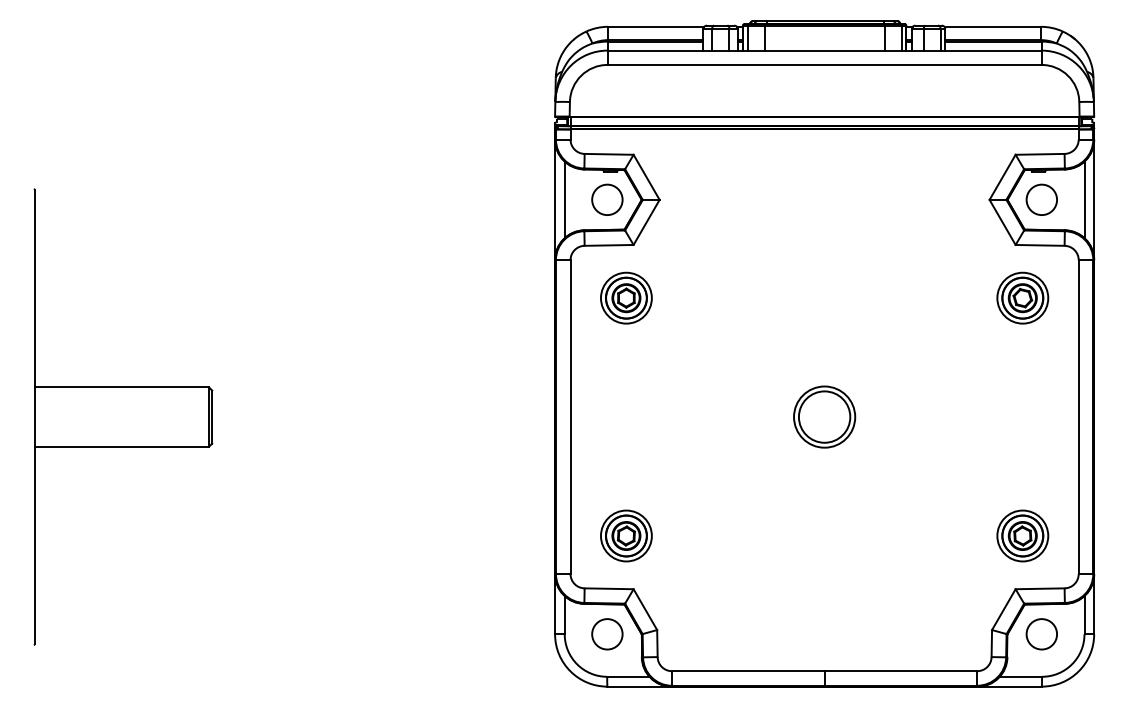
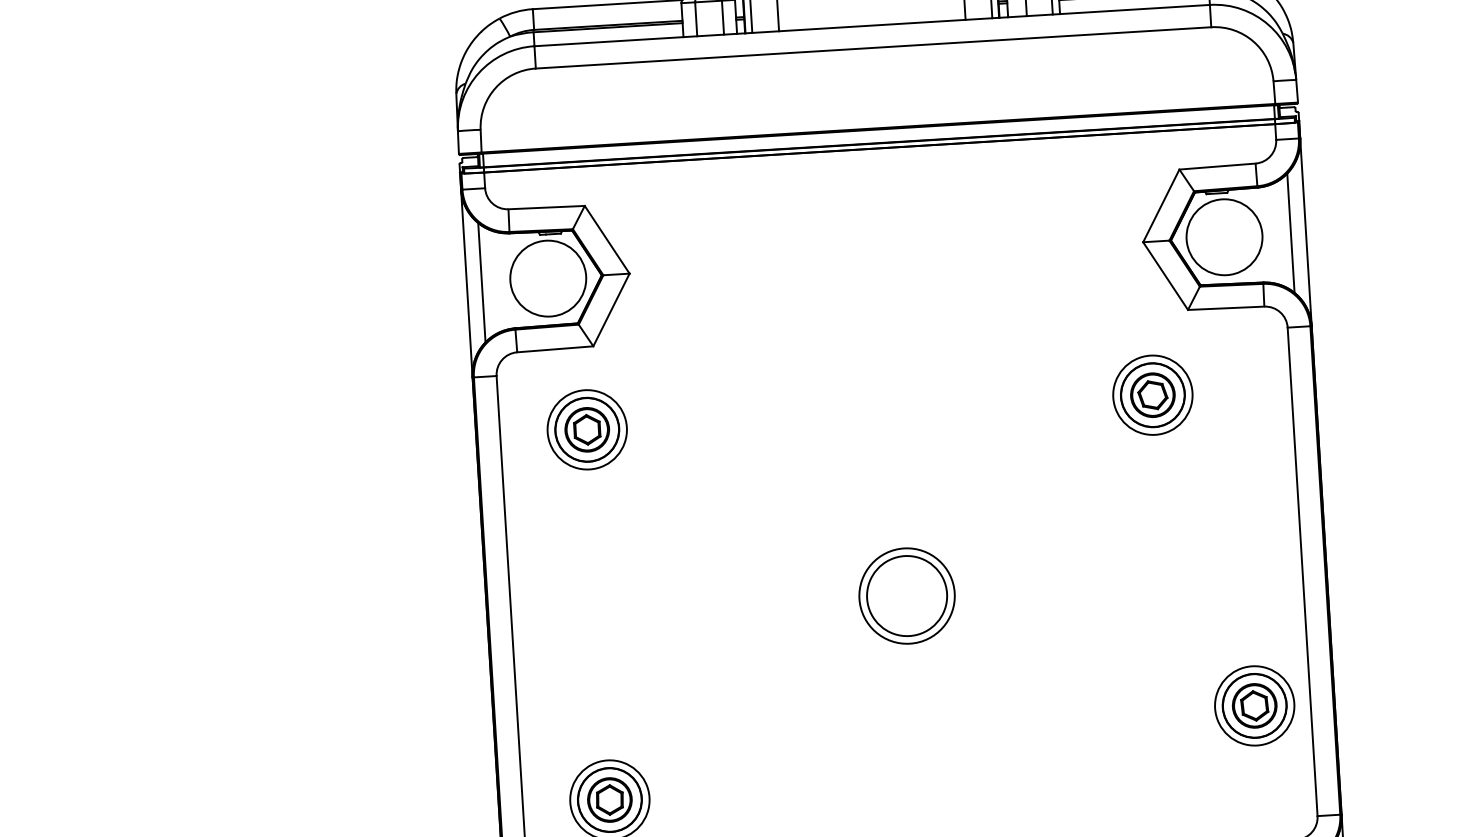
circle: (607, 199) -> (548, 278), size x1.6
circle: (1041, 199) -> (1223, 236), size x1.6
part: (1022, 297) -> (1152, 394), moved
part: (1022, 535) -> (1254, 705), moved

